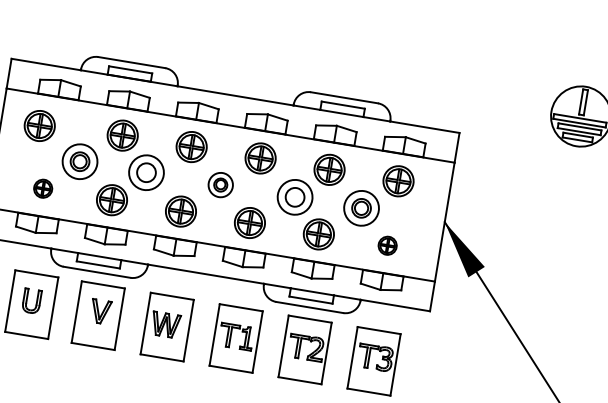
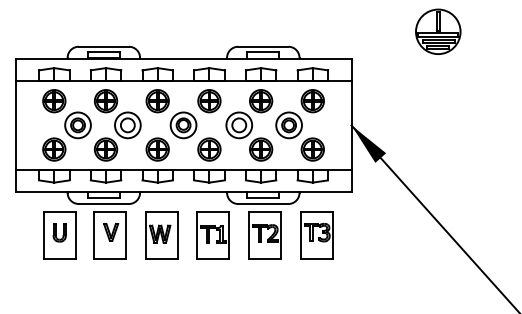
part: (39, 126) -> (54, 101), moved
part: (220, 185) -> (183, 125), size x1.43
part: (43, 188) -> (54, 149), size x1.67
part: (387, 245) -> (312, 149), size x1.67

